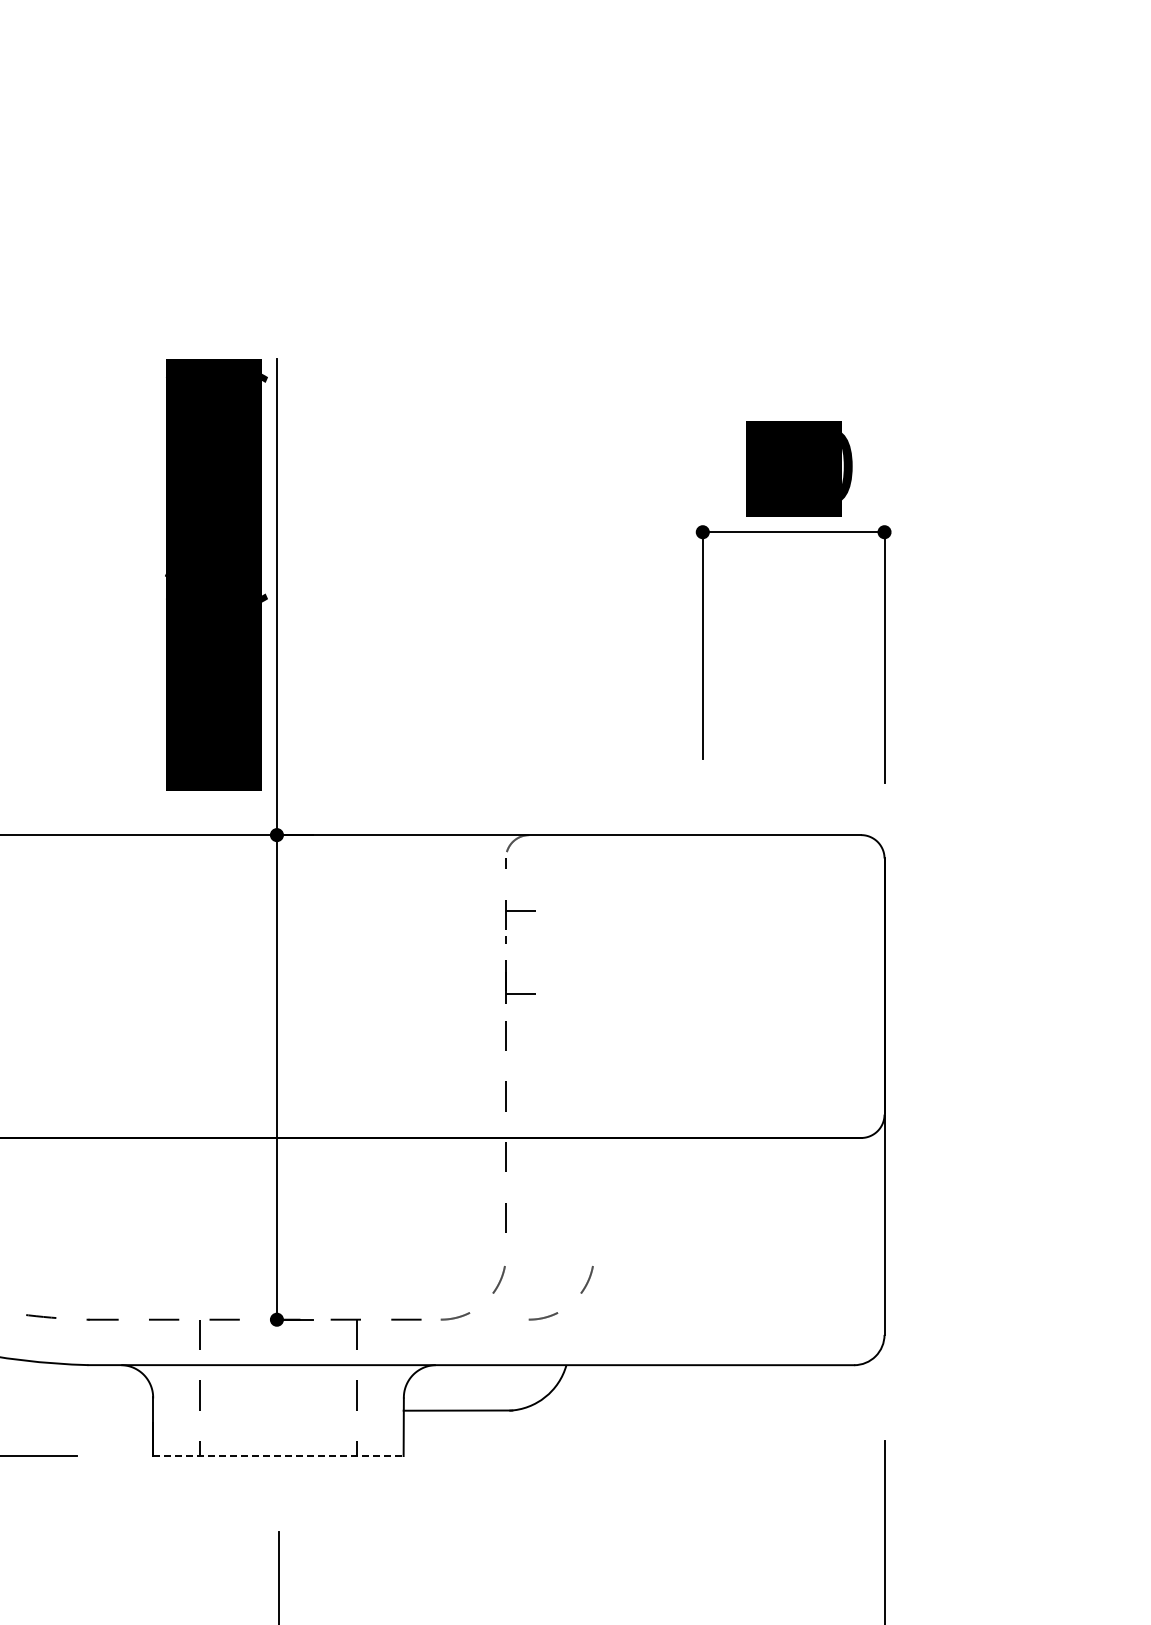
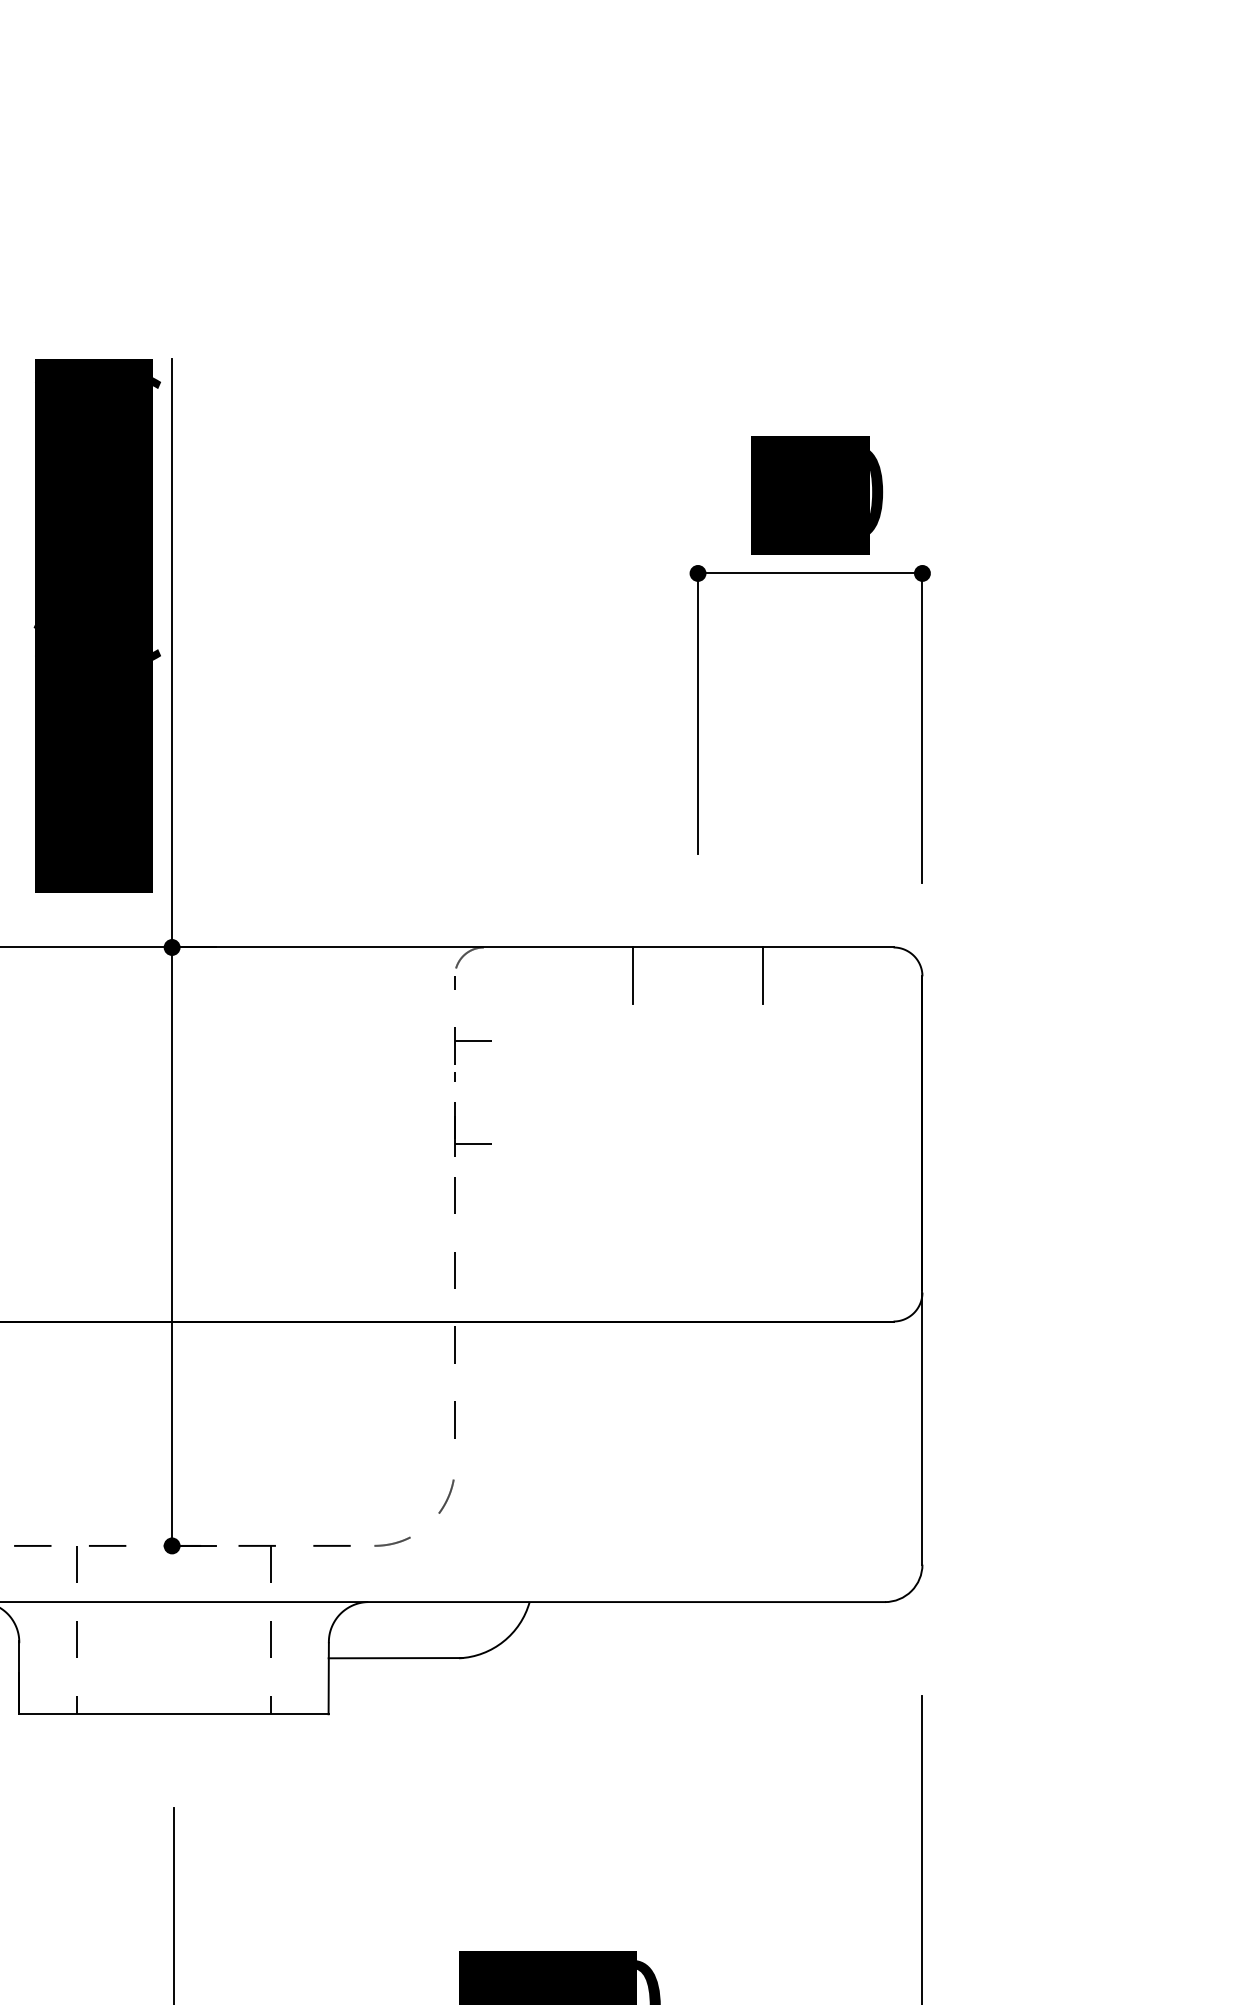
line: (649, 857) -> (632, 975), added
line: (755, 857) -> (763, 975), added
curve: (557, 1312) -> (518, 1537), removed
line: (278, 1456) -> (174, 1714), dashed -> solid

